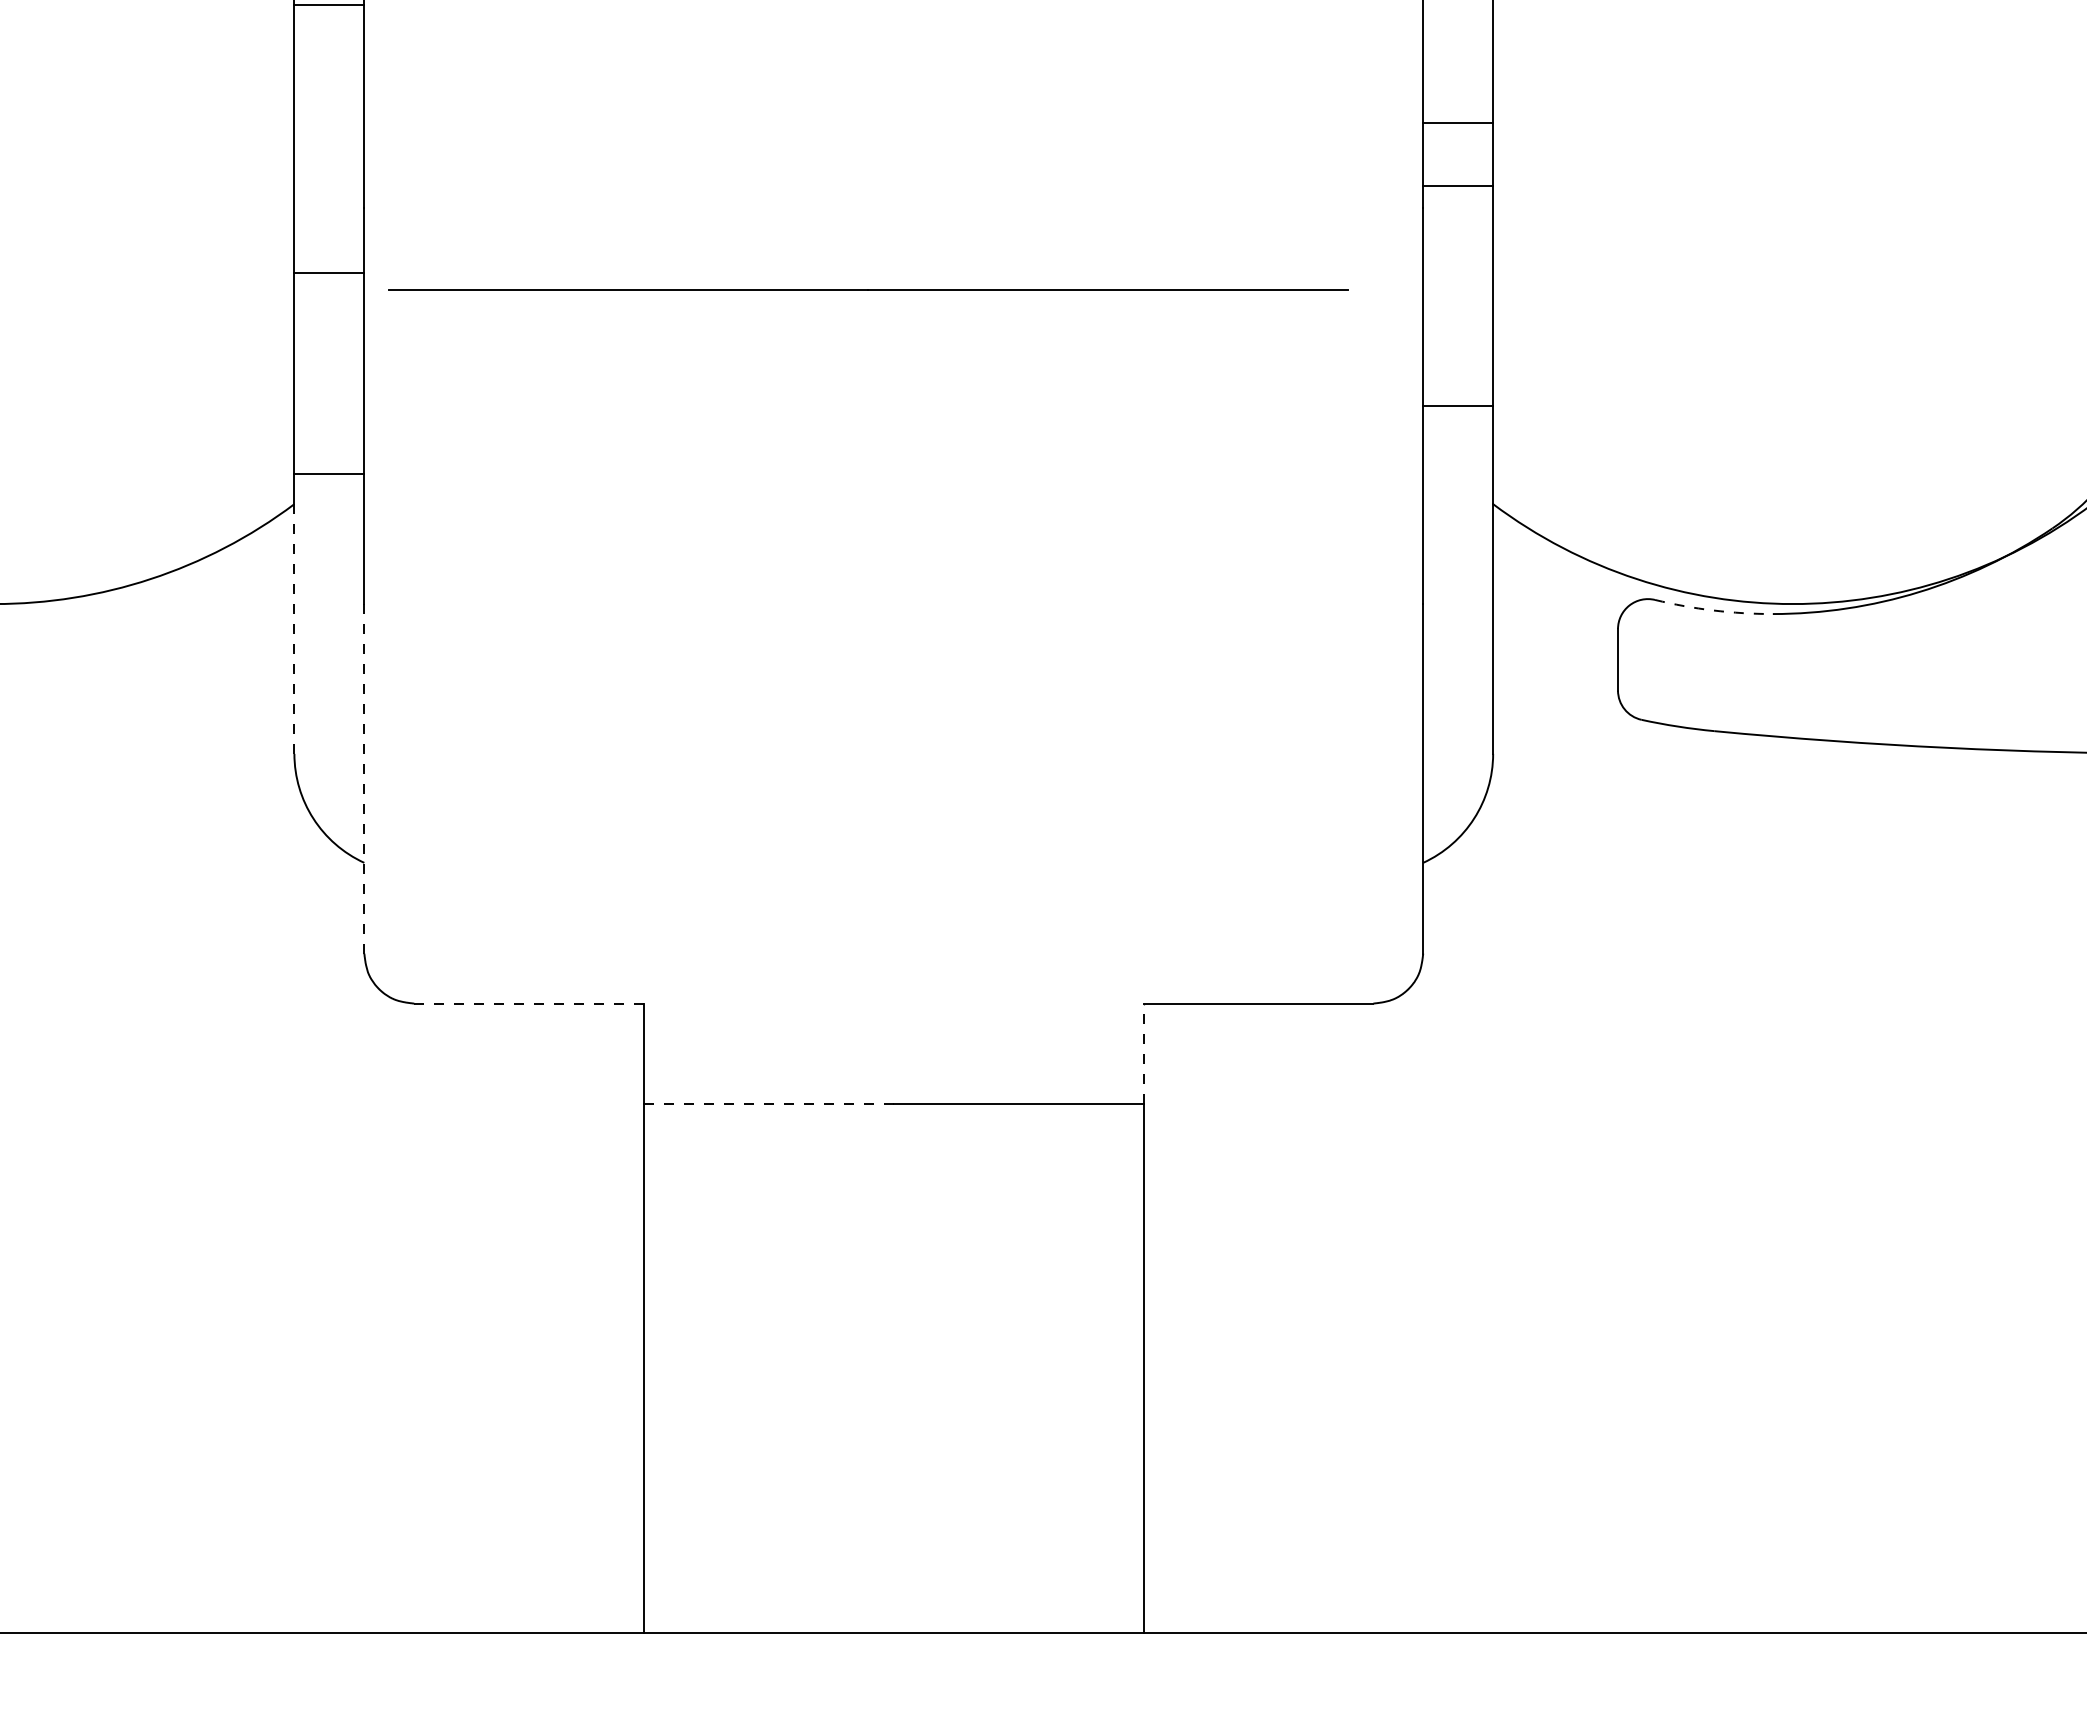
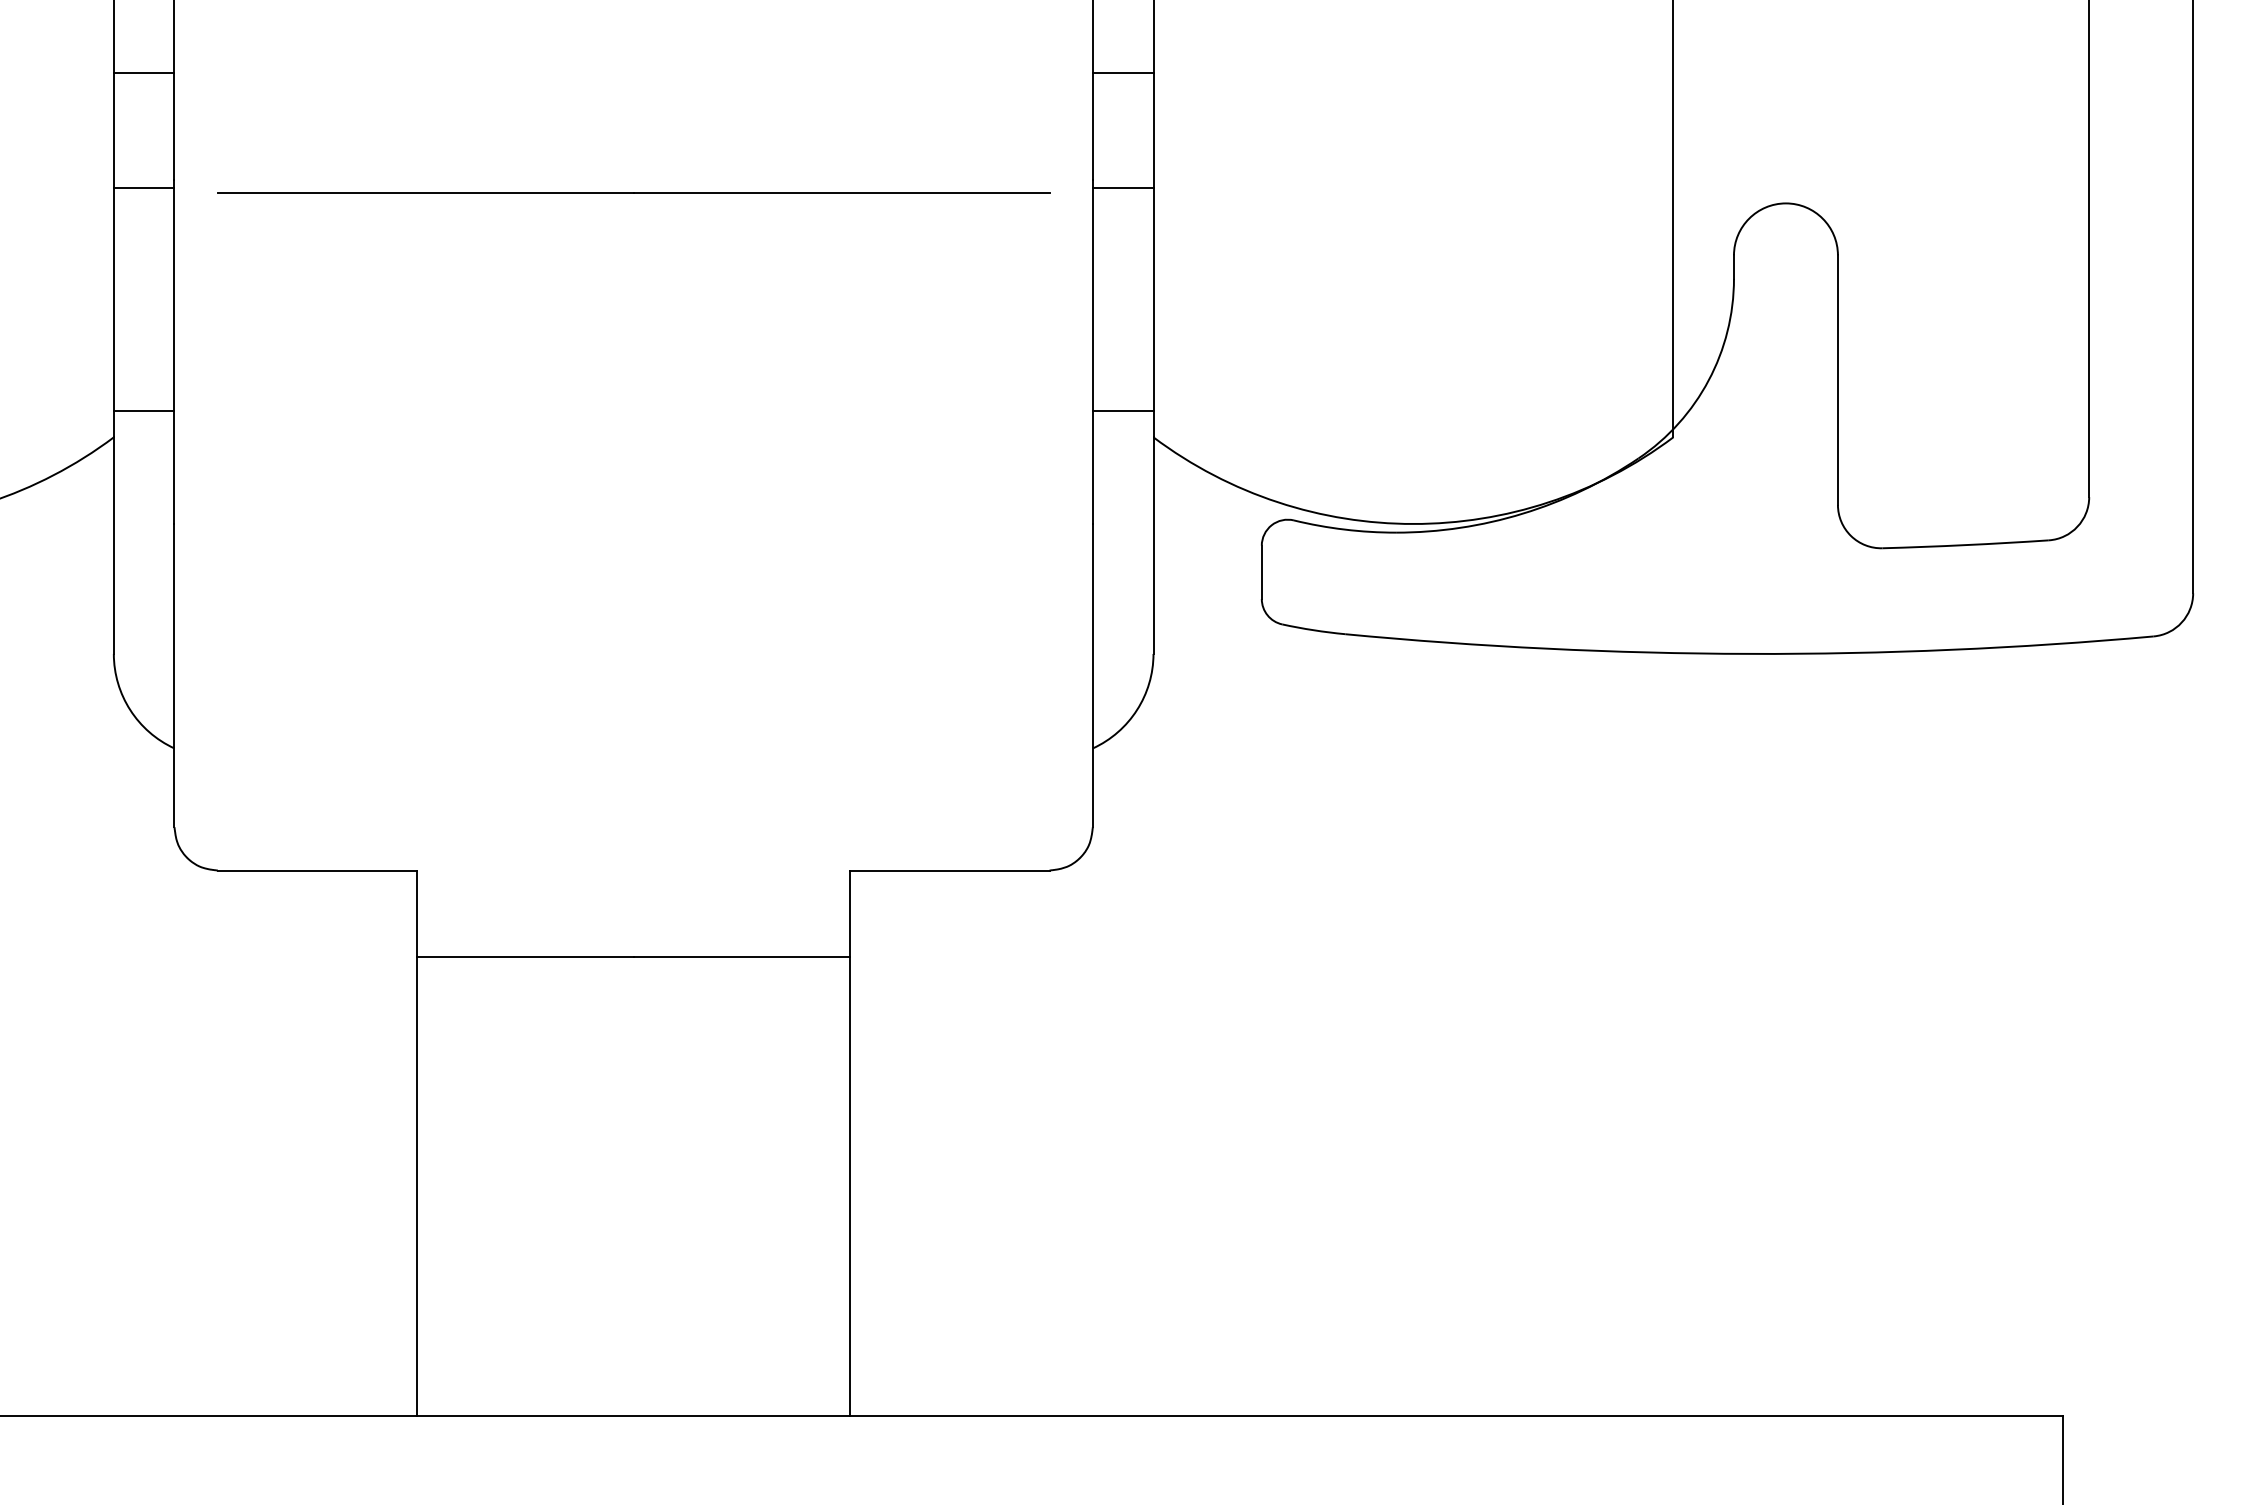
line: (328, 5) -> (143, 73), moved
line: (1457, 123) -> (1122, 188), moved
line: (1457, 186) -> (1122, 73), moved
line: (328, 273) -> (143, 188), moved
line: (868, 289) -> (633, 192), moved
line: (1457, 406) -> (1122, 411), moved
arc: (1713, 610) -> (1344, 529), dashed -> solid
line: (294, 628) -> (113, 545), dashed -> solid
line: (364, 778) -> (174, 675), dashed -> solid
line: (529, 1003) -> (317, 870), dashed -> solid
line: (1143, 1053) -> (850, 913), dashed -> solid
line: (767, 1103) -> (524, 957), dashed -> solid

